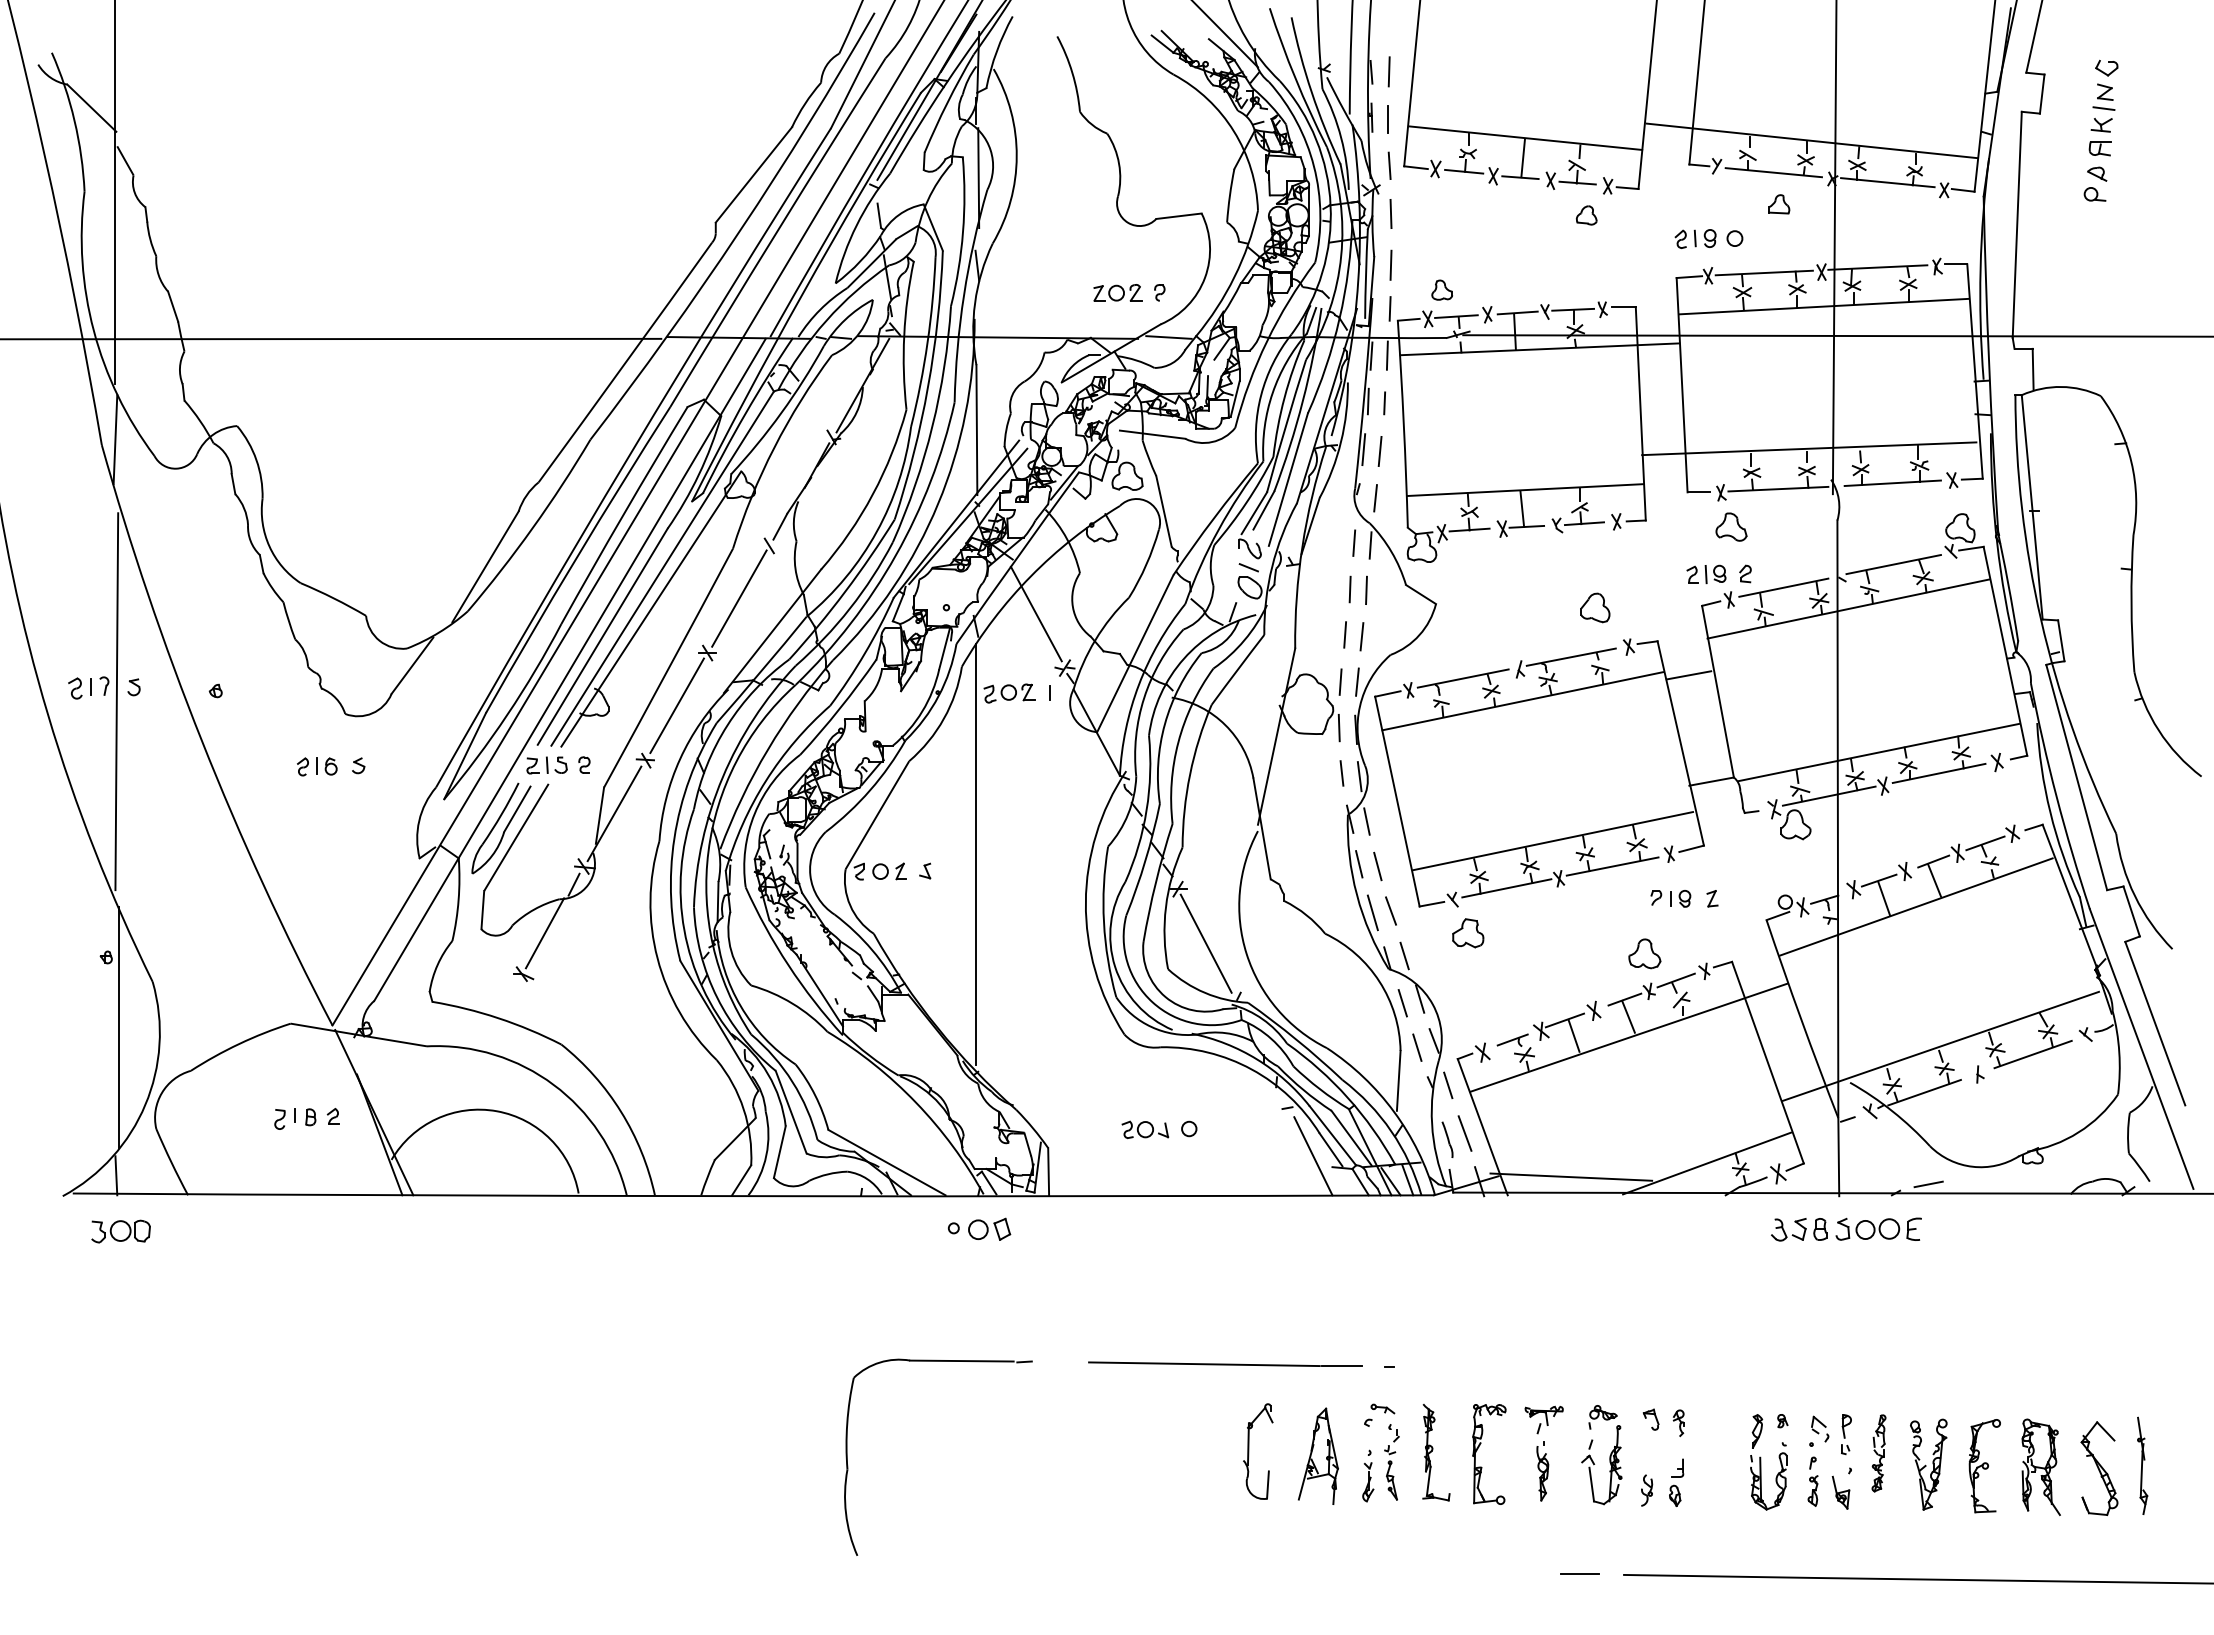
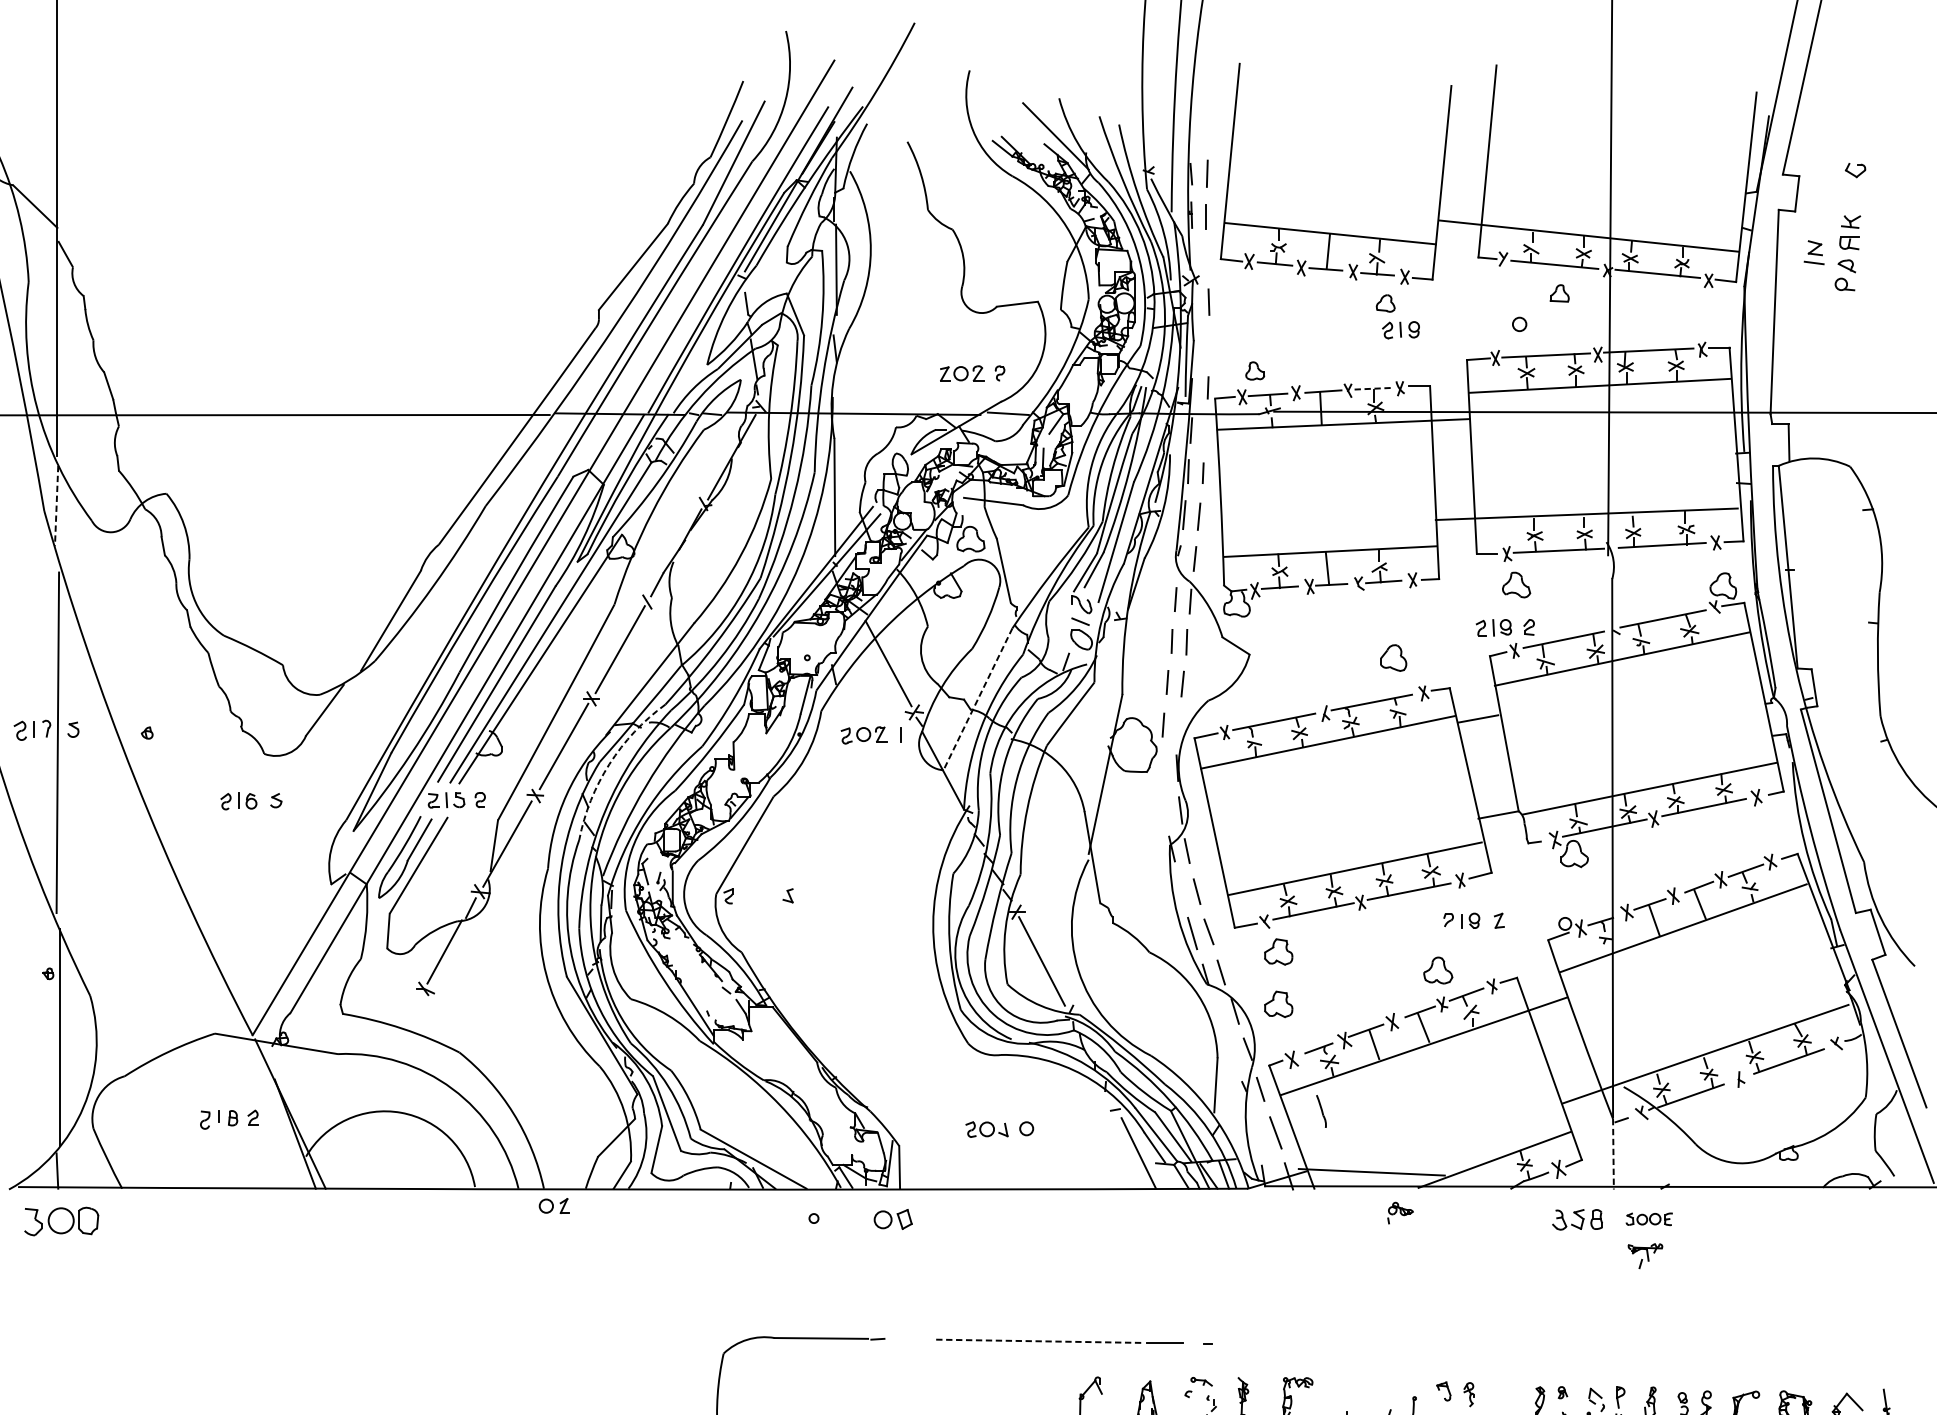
part: (2103, 96) -> (1813, 252), moved
line: (1389, 165) -> (1207, 258), removed
part: (1695, 238) -> (1400, 329), moved
line: (1390, 264) -> (1208, 347), removed
line: (1573, 309) -> (1373, 388), solid -> dashed
line: (1386, 355) -> (1204, 430), removed
line: (115, 439) -> (56, 505), solid -> dashed
line: (1135, 654) -> (978, 700), solid -> dashed
line: (1357, 681) -> (1178, 724), removed
arc: (727, 725) -> (609, 764), solid -> dashed
line: (1338, 727) -> (1161, 766), removed
line: (1341, 773) -> (1164, 807), removed
line: (976, 854) -> (834, 880), removed
line: (1359, 864) -> (1180, 889), removed
part: (889, 871) -> (554, 1206), moved
part: (1468, 991) -> (1278, 1004), added
line: (1402, 1003) -> (1219, 1015), removed
line: (1417, 1047) -> (1232, 1055), removed
part: (1447, 1139) -> (1321, 1111), moved
line: (1838, 1157) -> (1613, 1154), solid -> dashed
line: (1928, 1184) -> (1694, 1178), removed
part: (989, 1228) -> (893, 1218), moved
part: (1878, 1228) -> (1649, 1218), size x0.6
part: (120, 1231) -> (61, 1221), size x1.4
line: (1204, 1364) -> (1040, 1341), solid -> dashed
part: (1602, 1417) -> (1399, 1213), moved
part: (1543, 1419) -> (1644, 1255), moved

